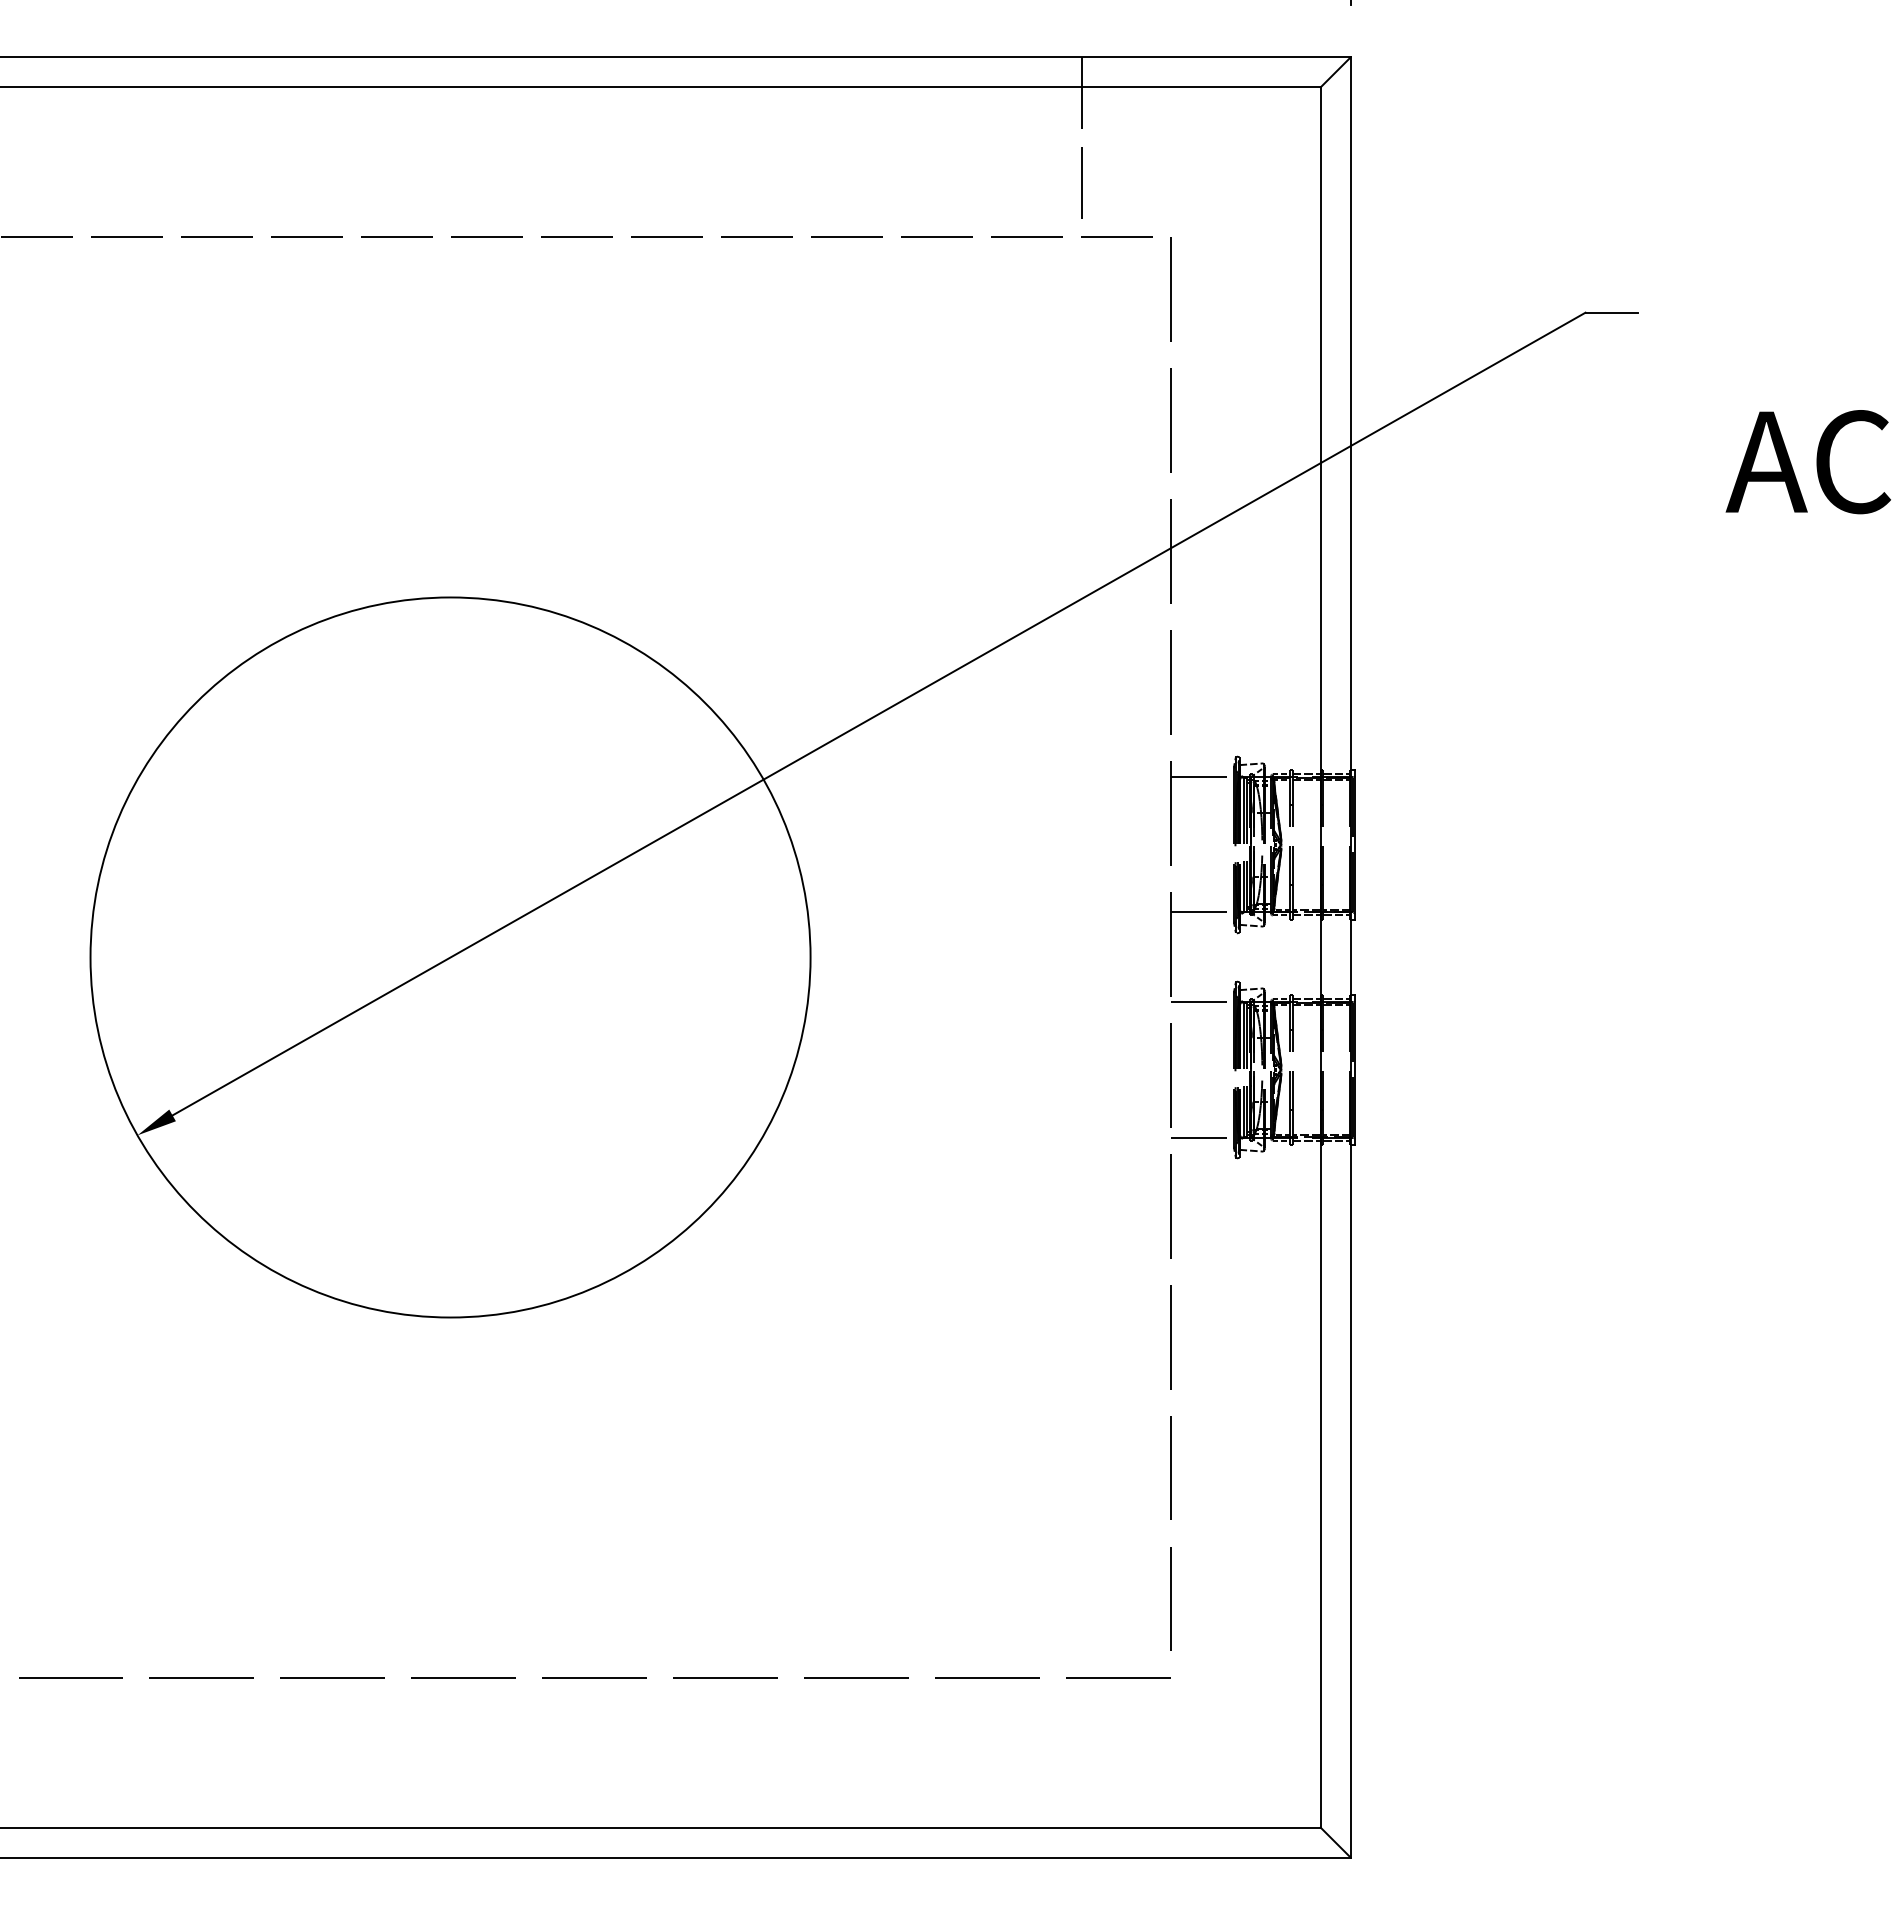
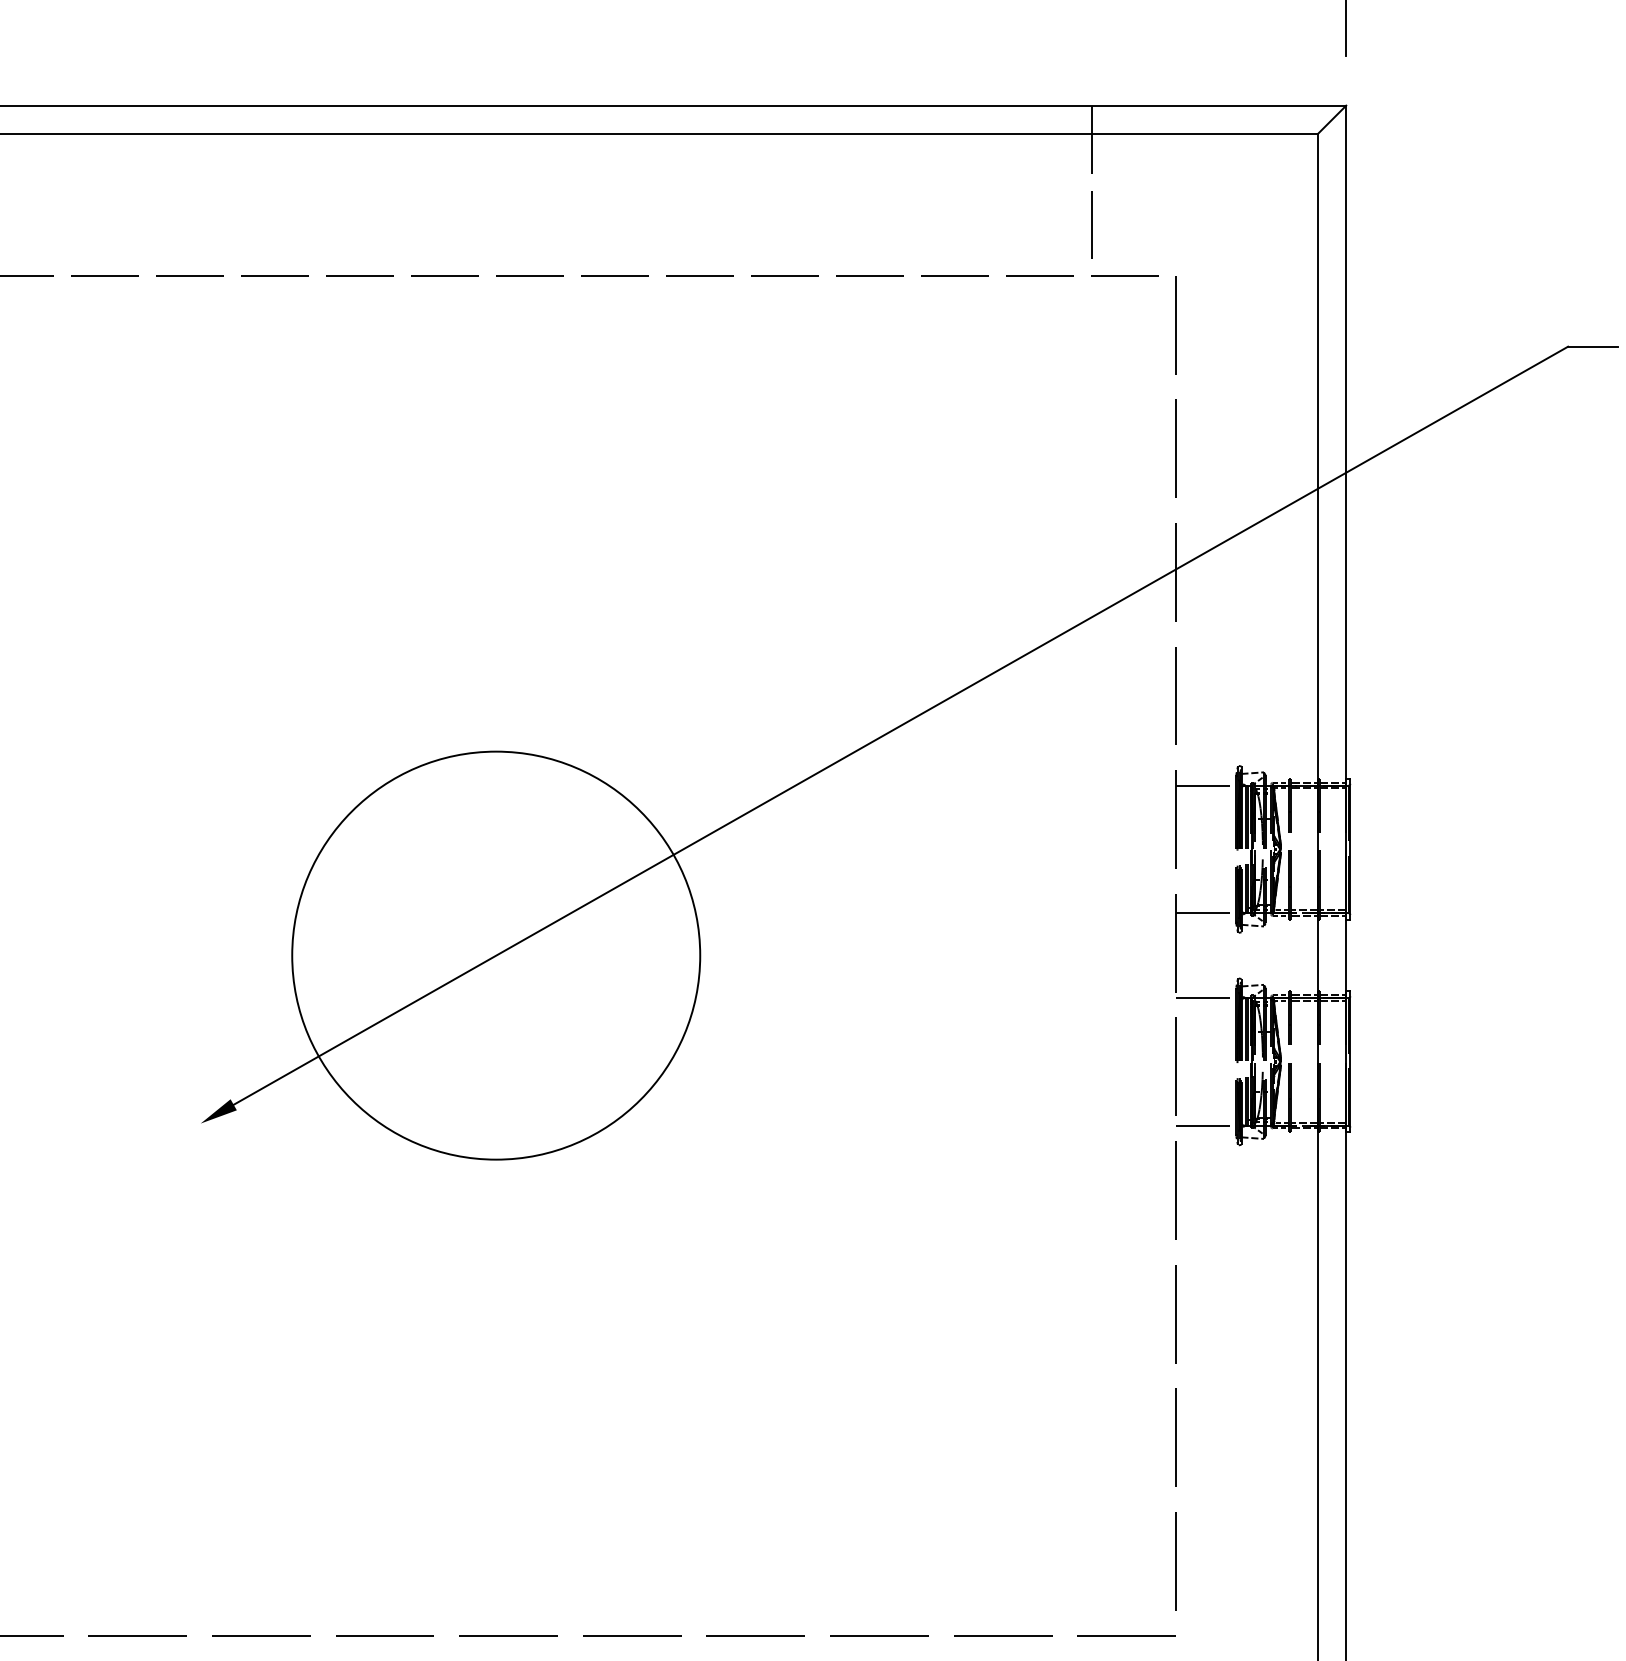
circle: (450, 957) -> (496, 955), size x0.6

